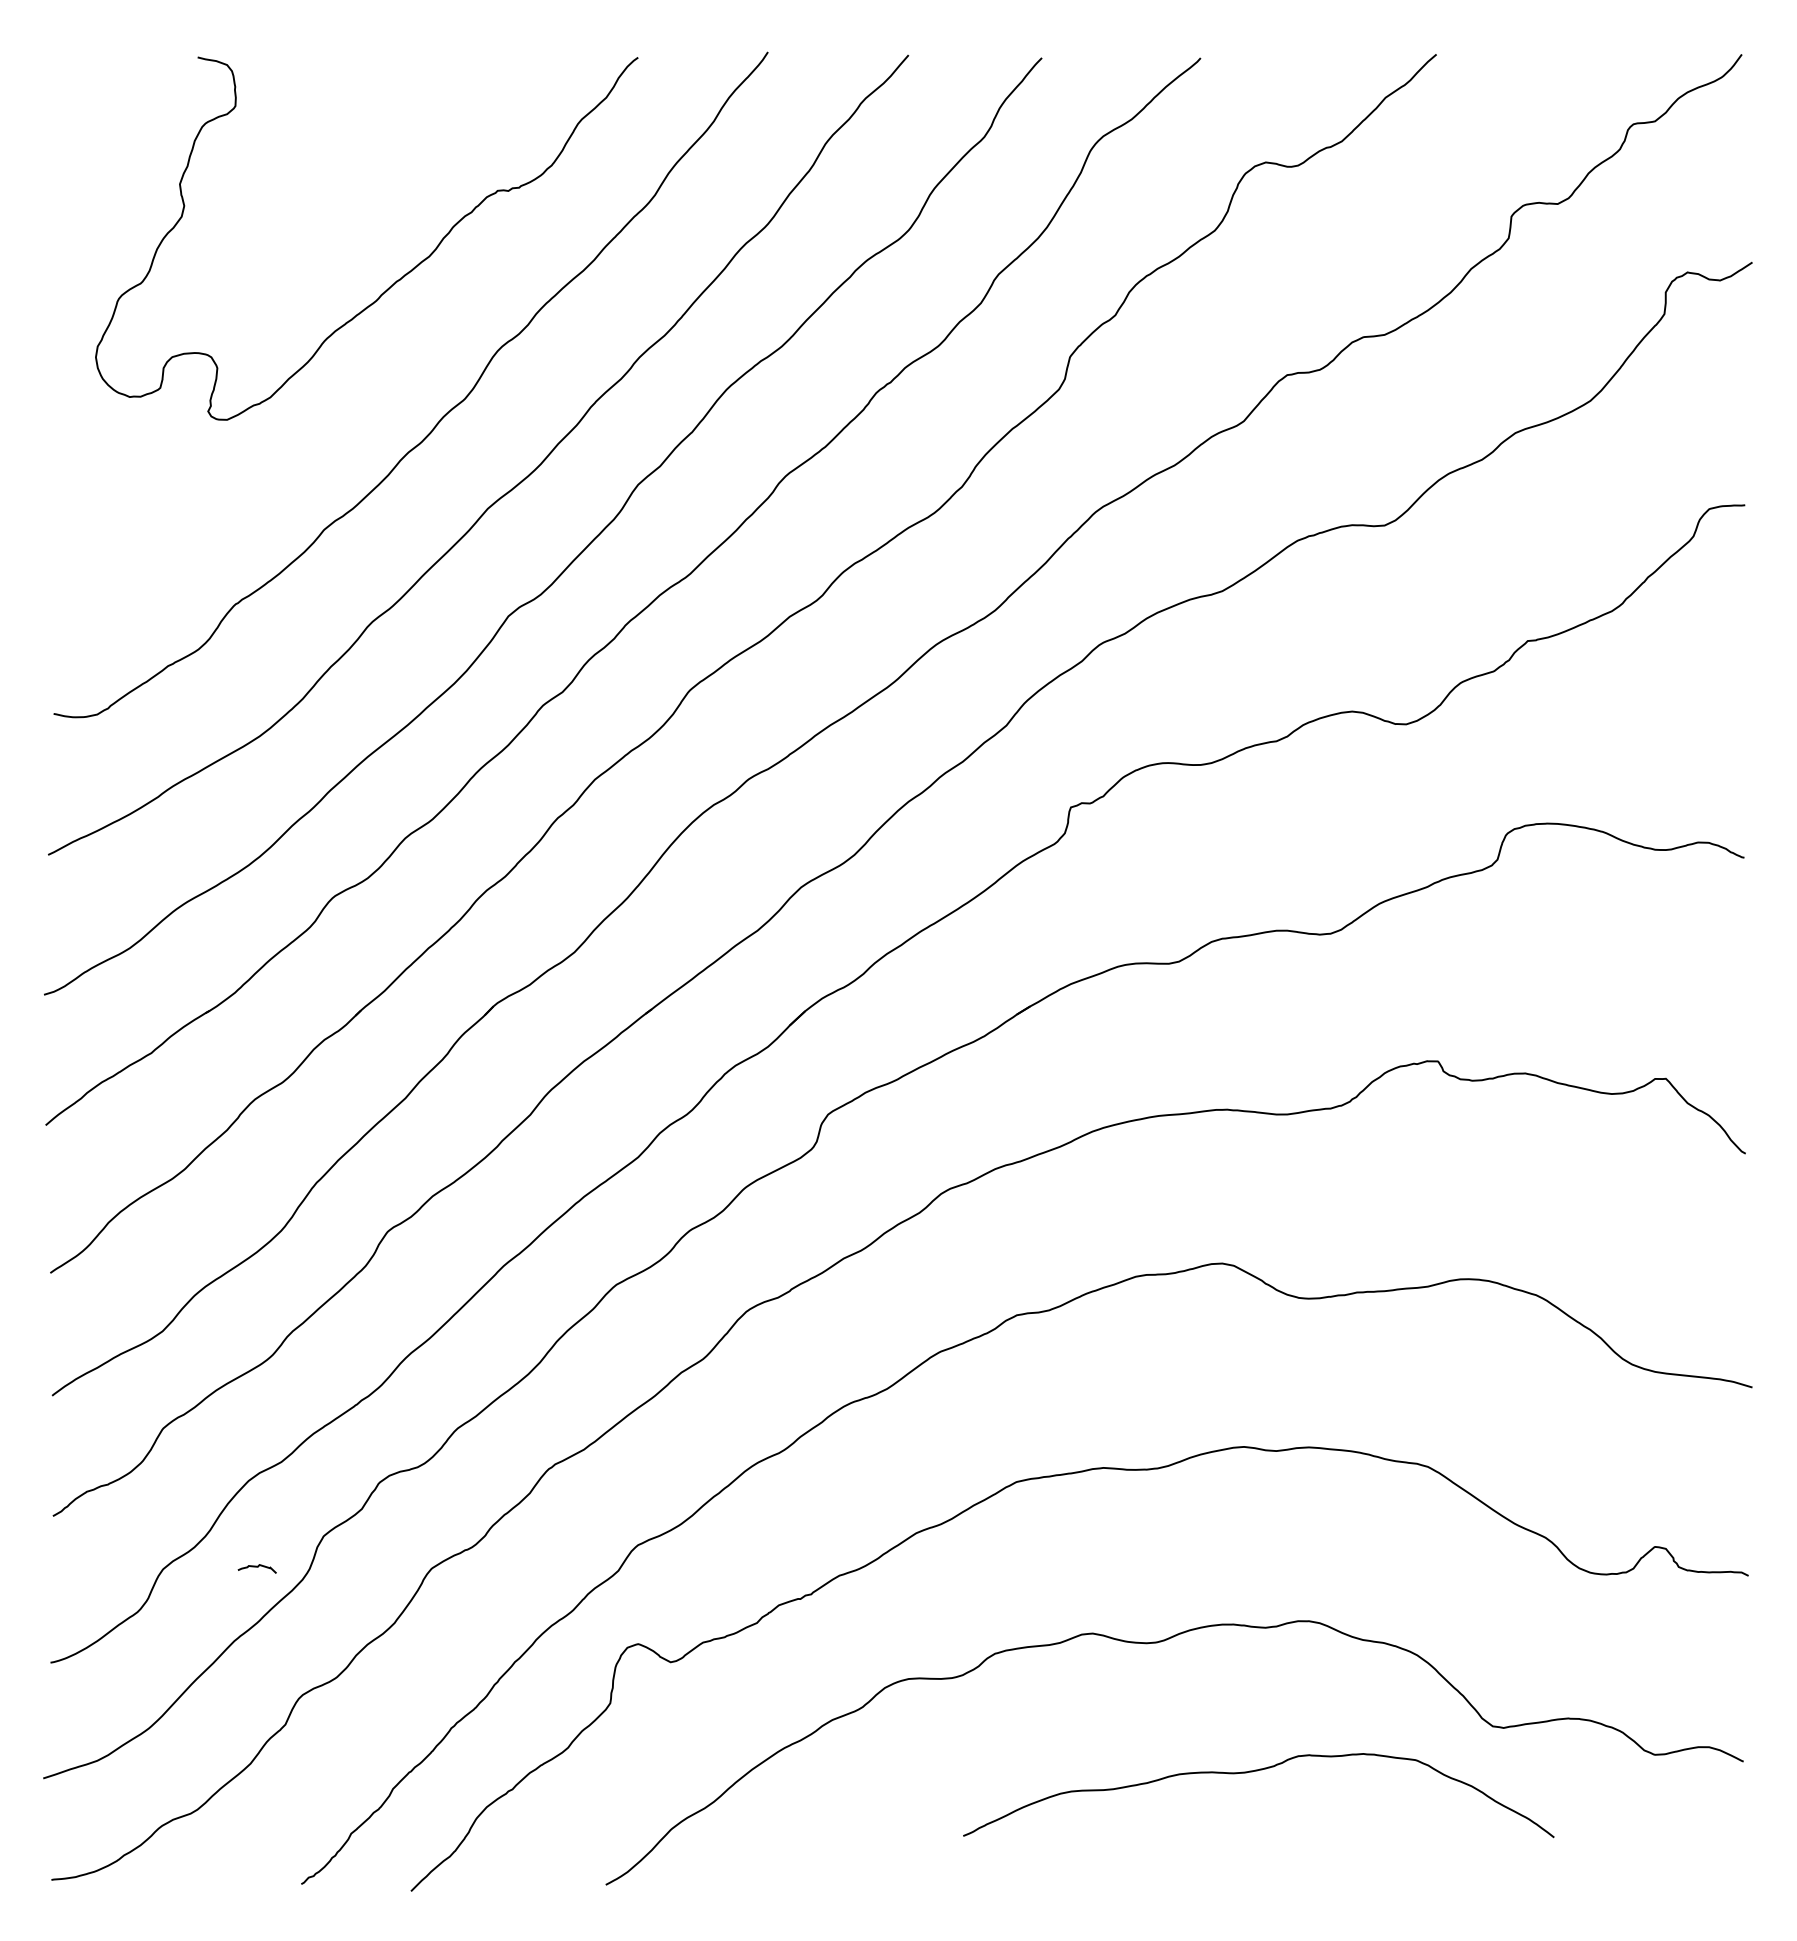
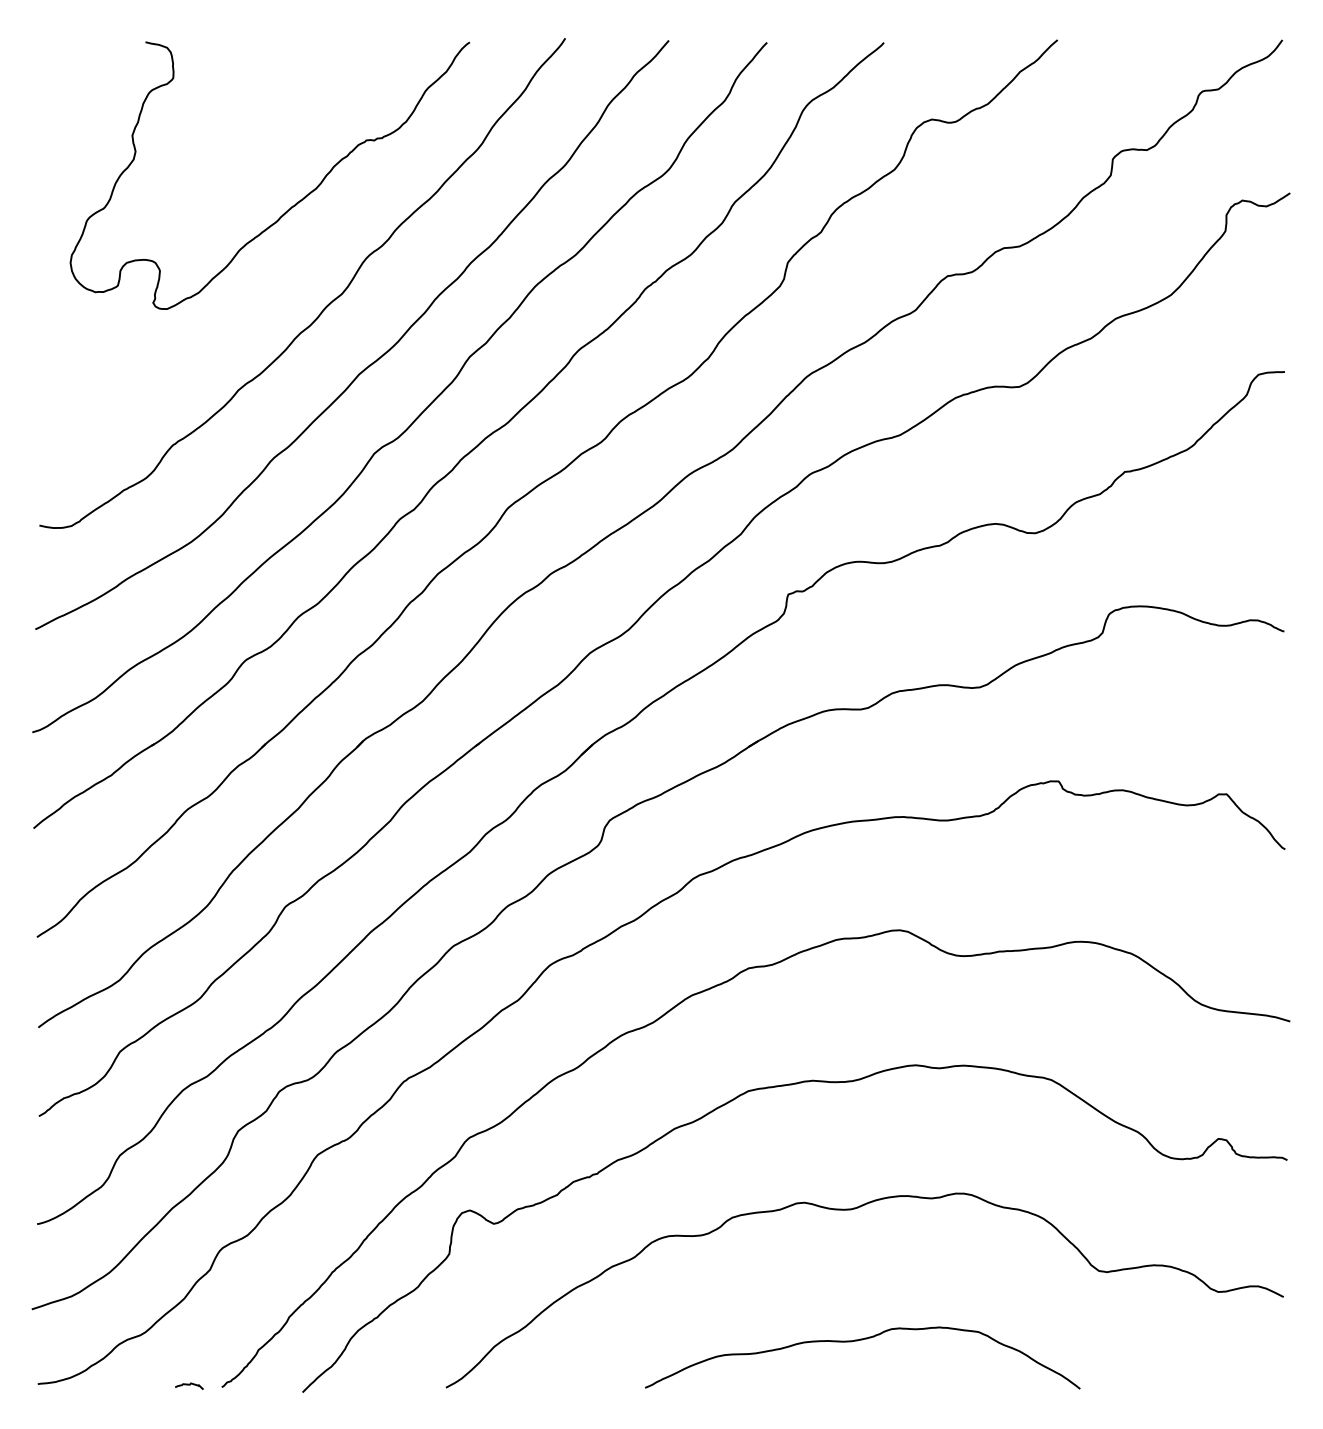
curve: (256, 1567) -> (188, 1385), moved
curve: (1252, 1772) -> (858, 1341), moved

